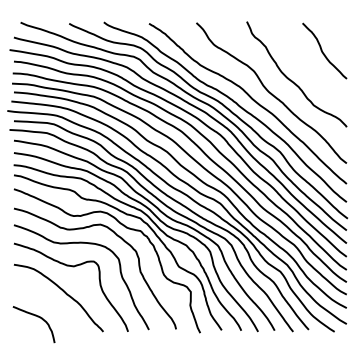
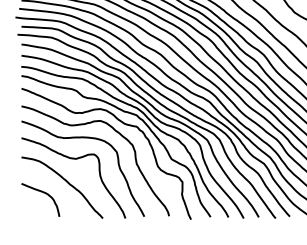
curve: (37, 317) -> (43, 193), moved

